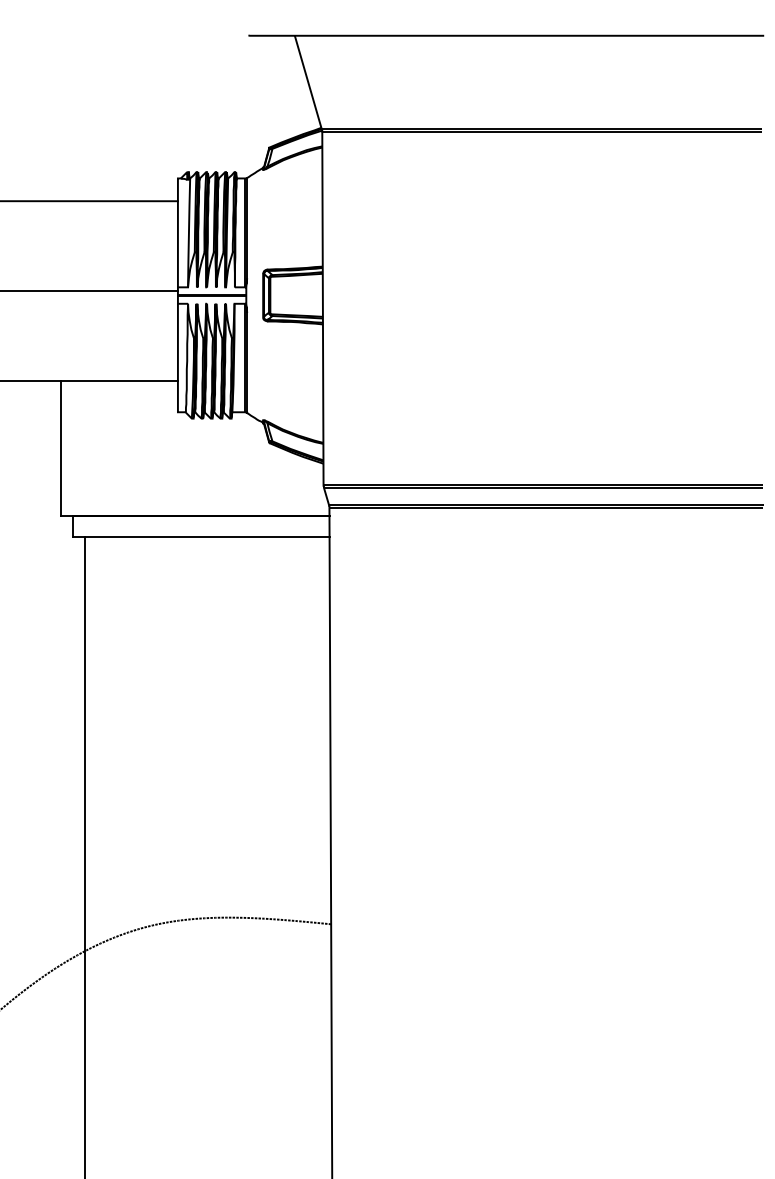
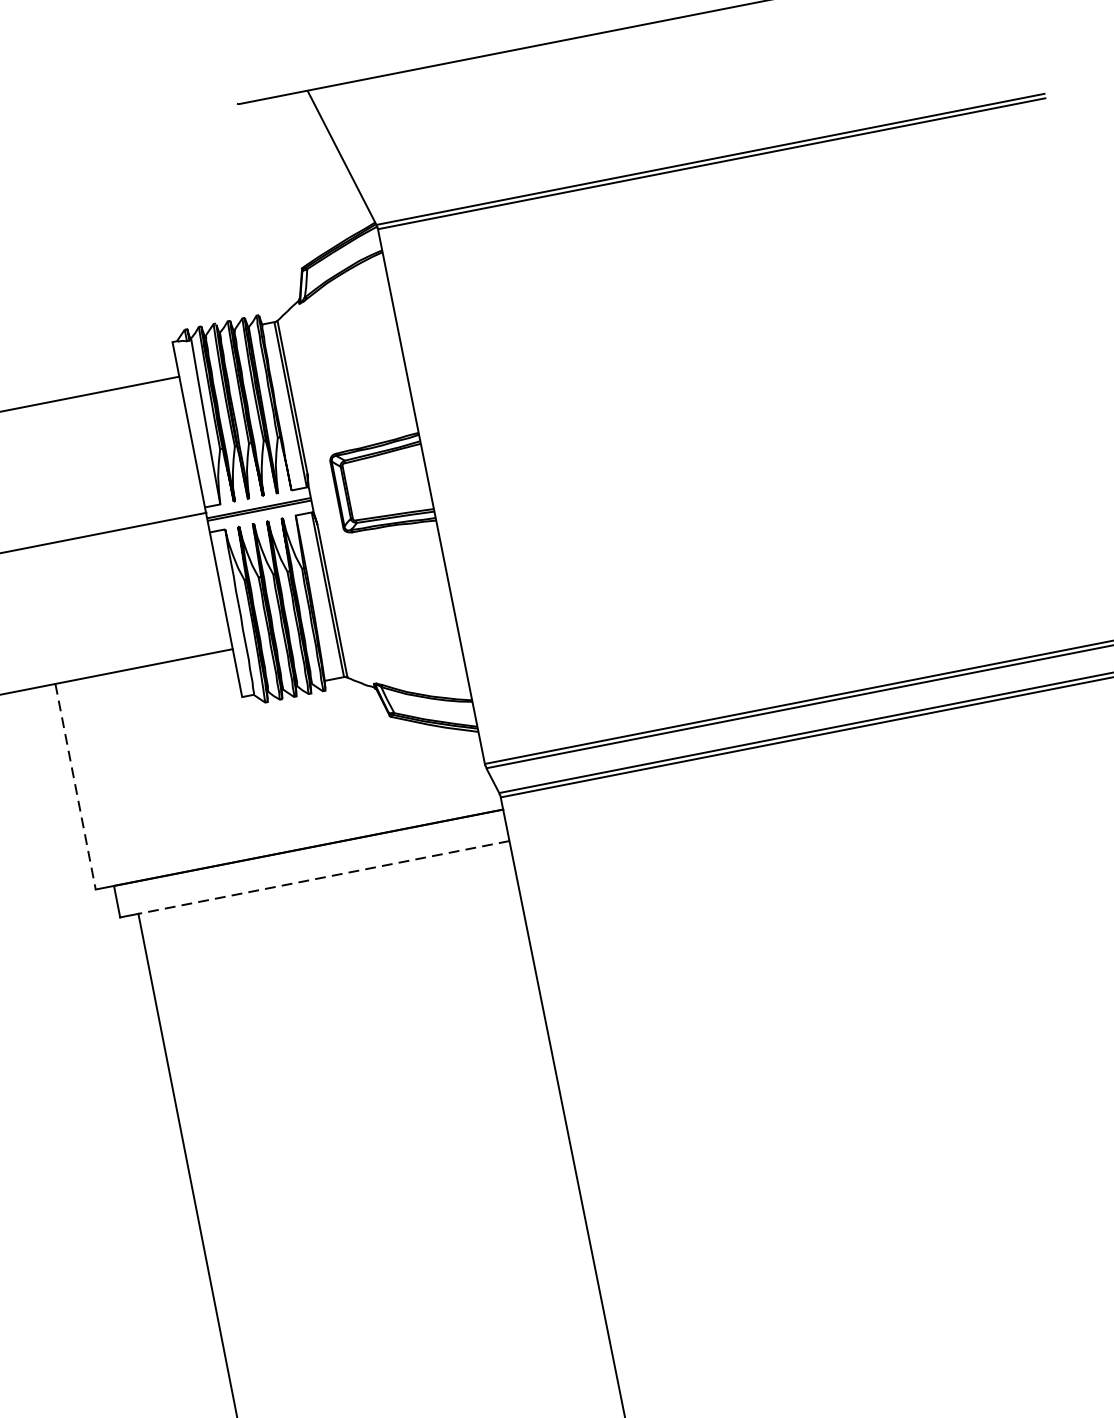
line: (61, 448) -> (76, 786), solid -> dashed
line: (206, 536) -> (322, 877), solid -> dashed

